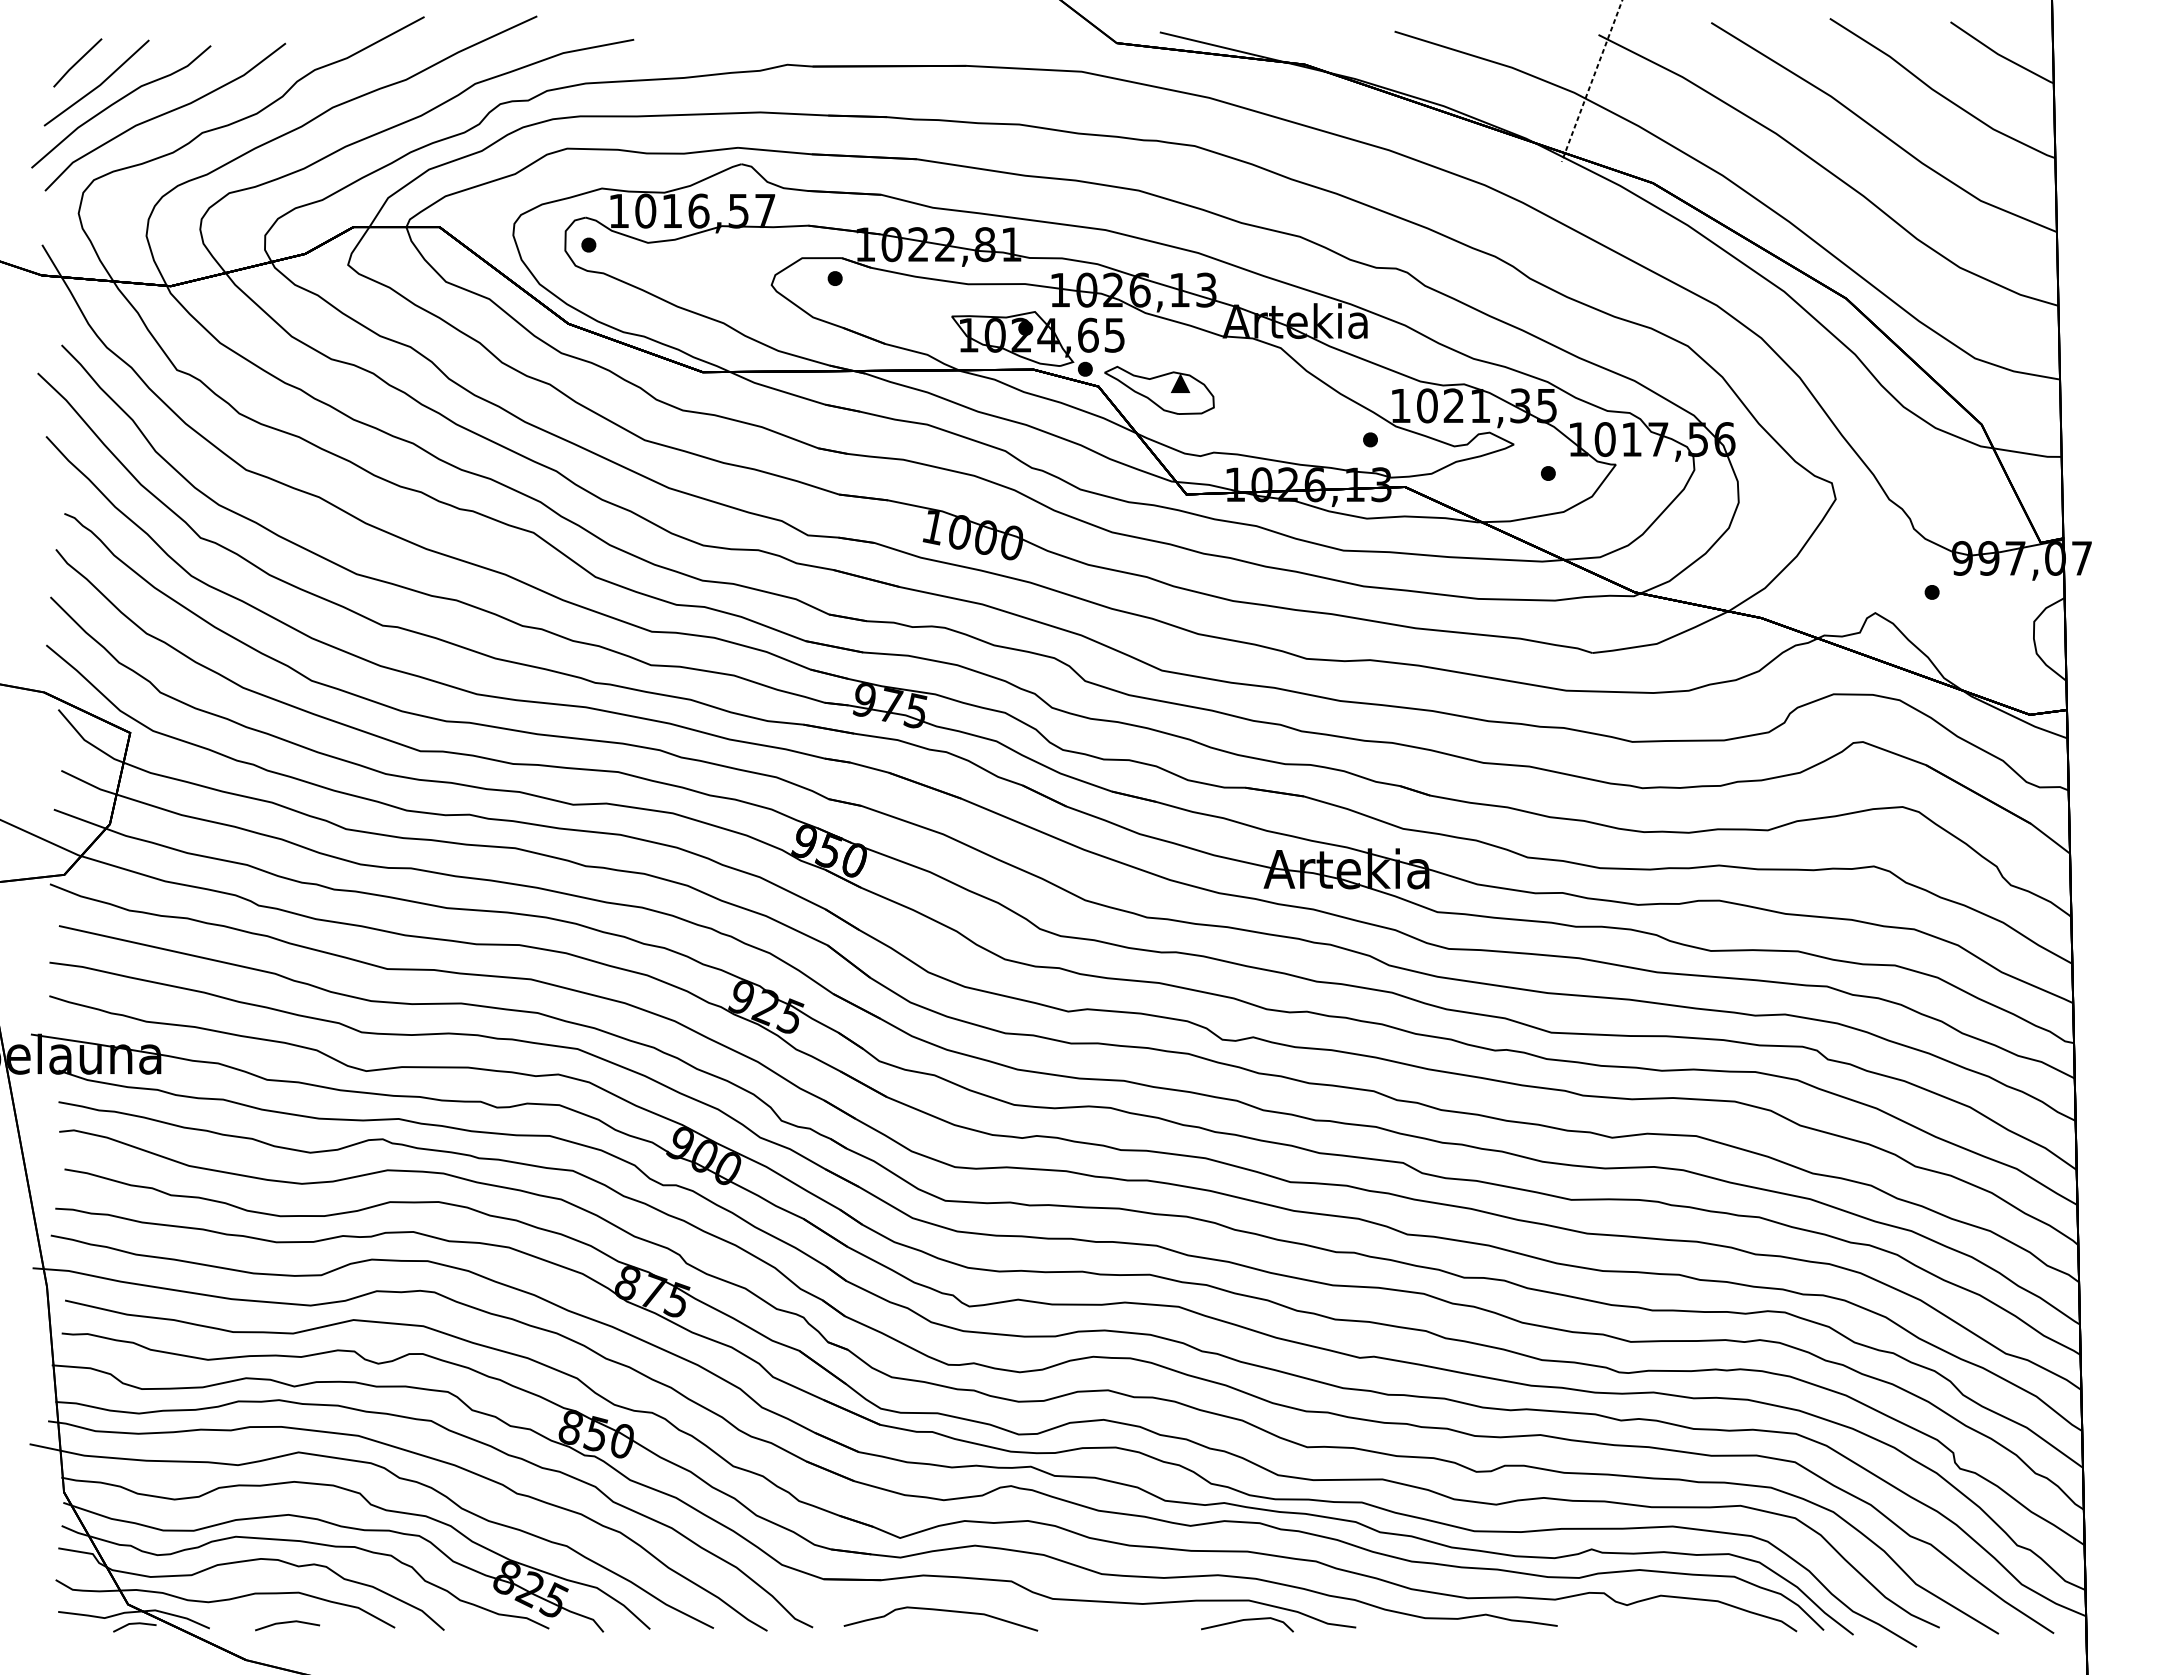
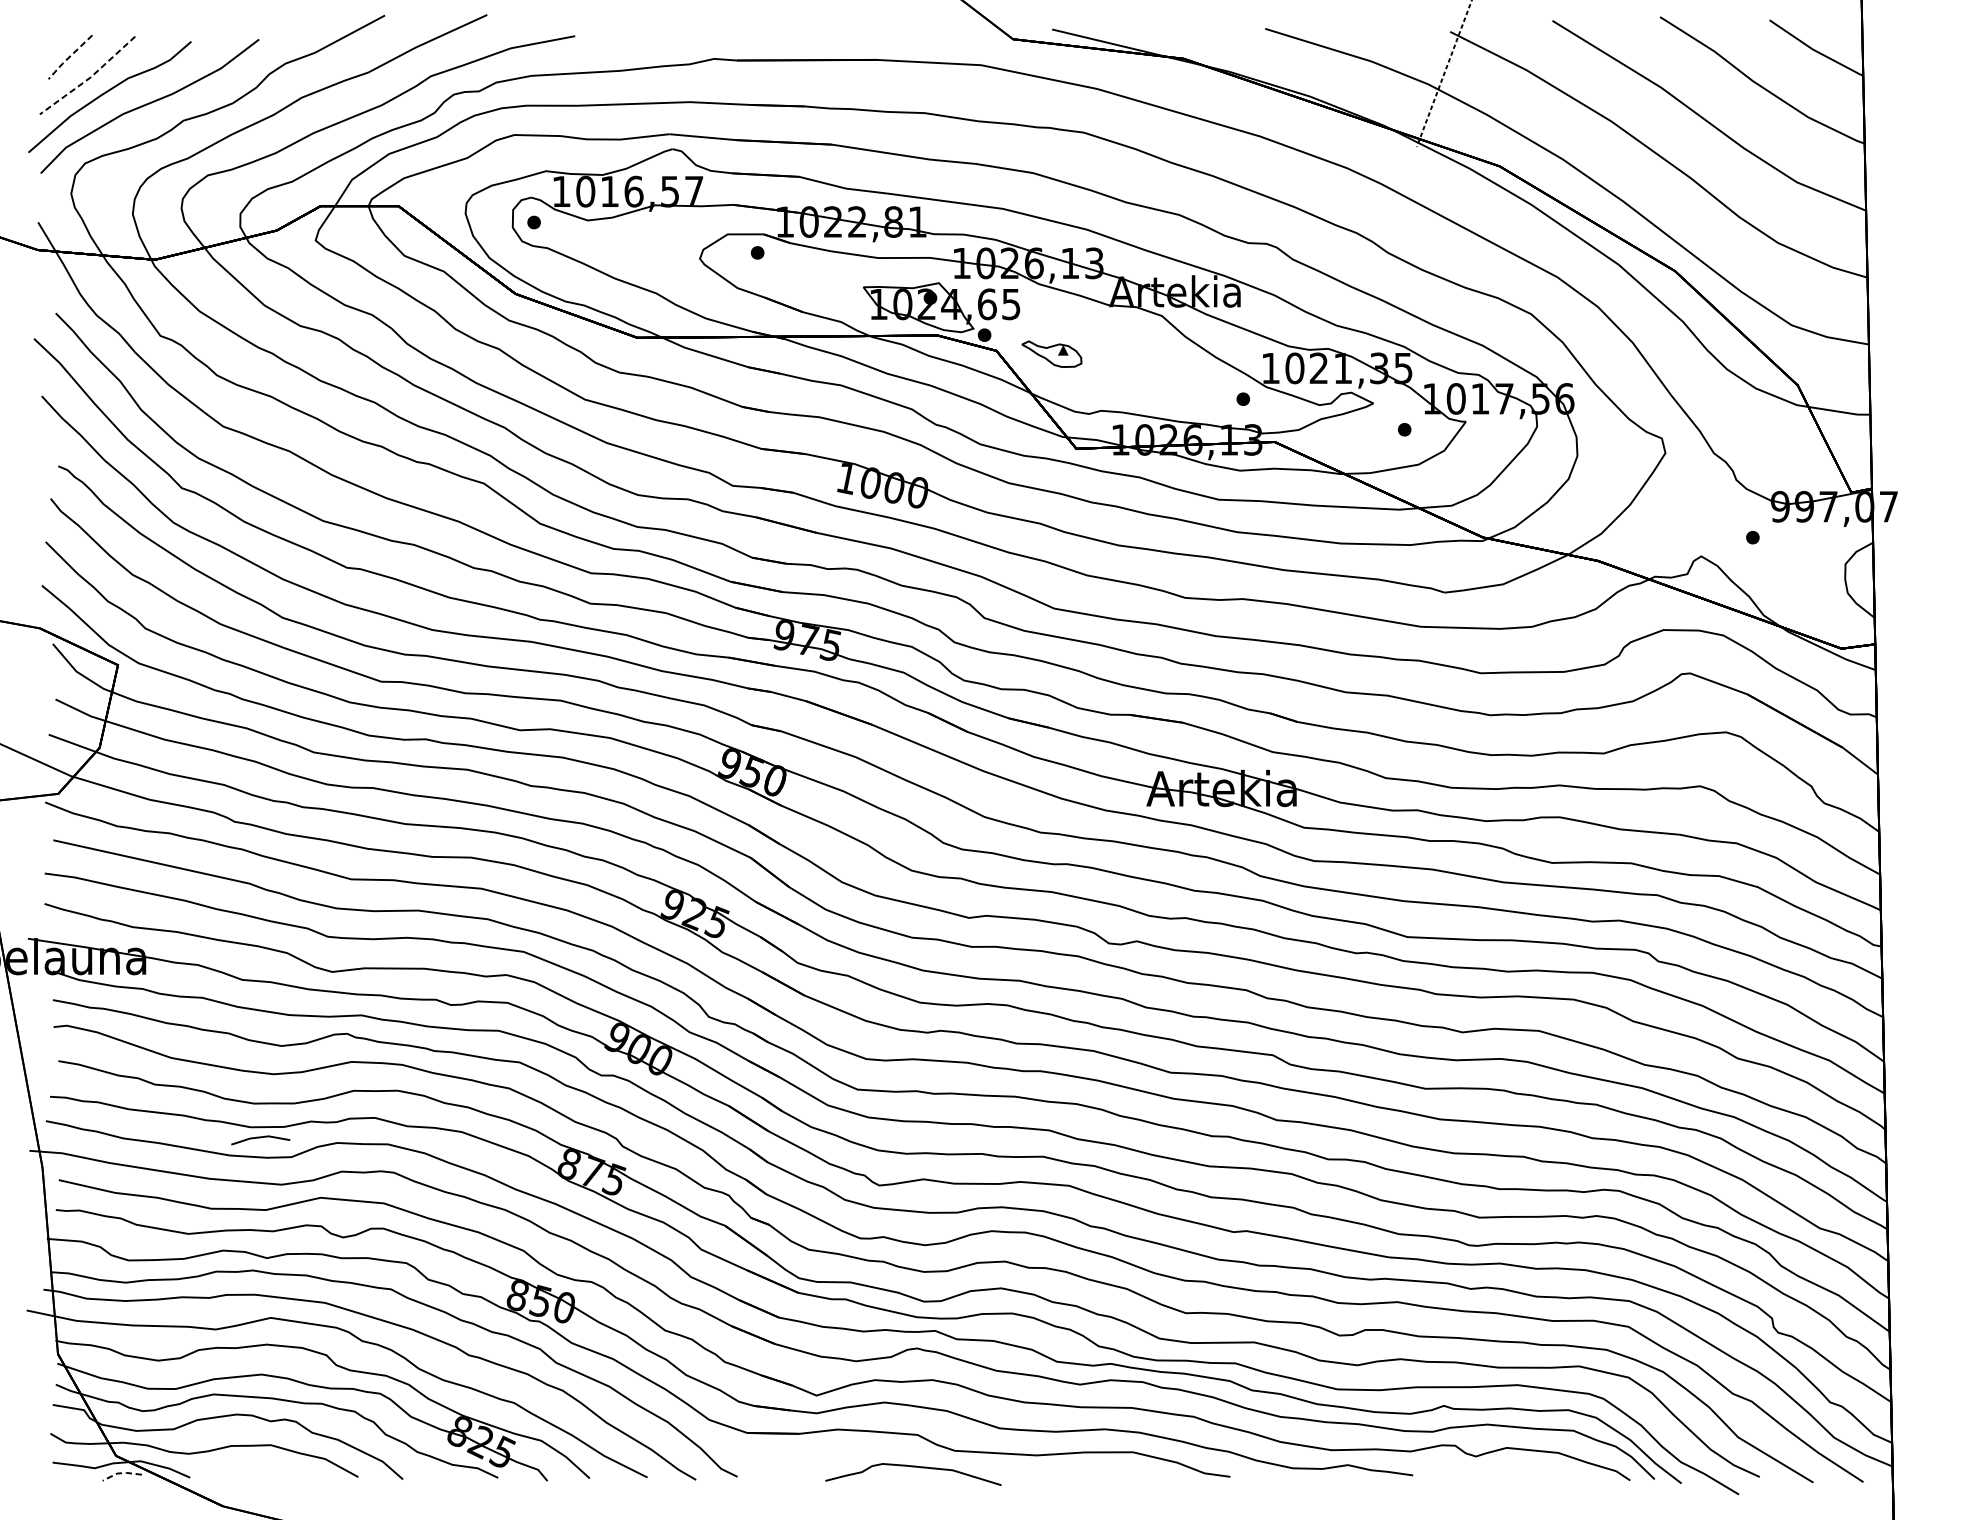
line: (76, 63) -> (69, 57), solid -> dashed
line: (99, 85) -> (90, 77), solid -> dashed
part: (1159, 389) -> (1051, 353), size x0.6
curve: (941, 1611) -> (913, 1467), moved
line: (1247, 1620) -> (1131, 1470), removed
line: (133, 1623) -> (120, 1473), solid -> dashed
line: (287, 1623) -> (260, 1138), moved

